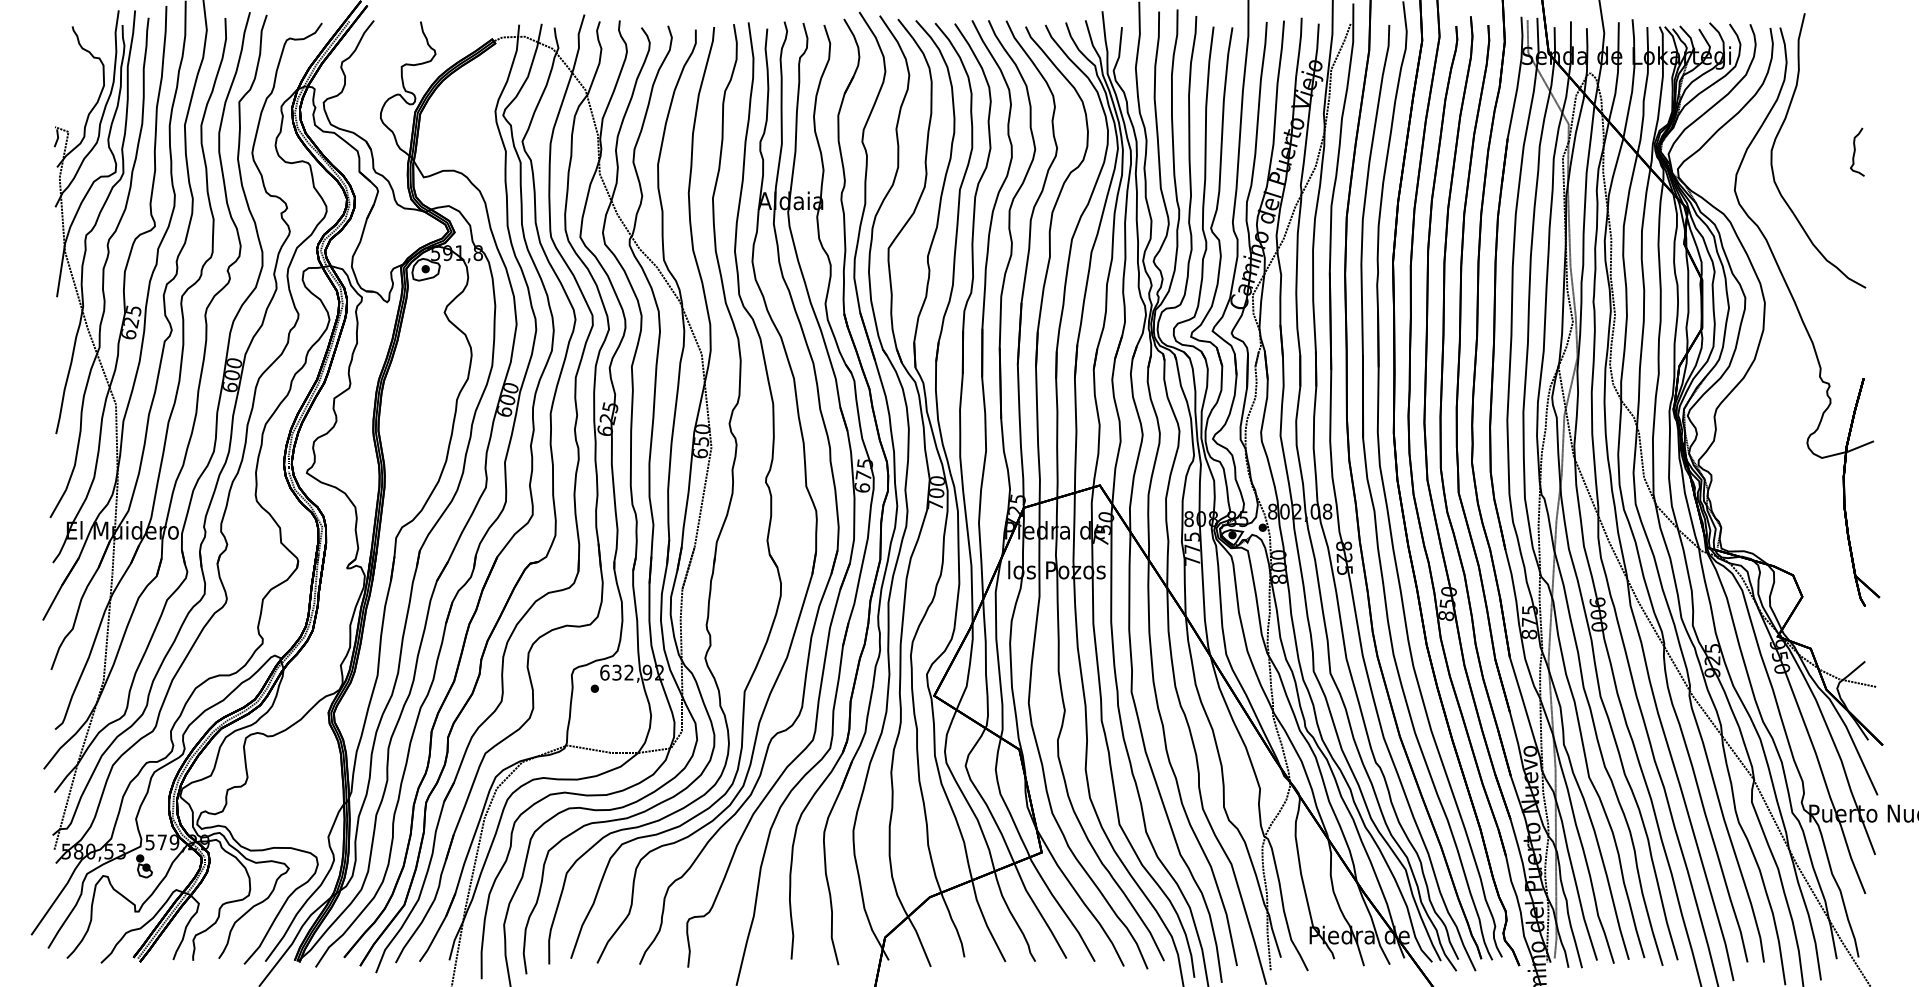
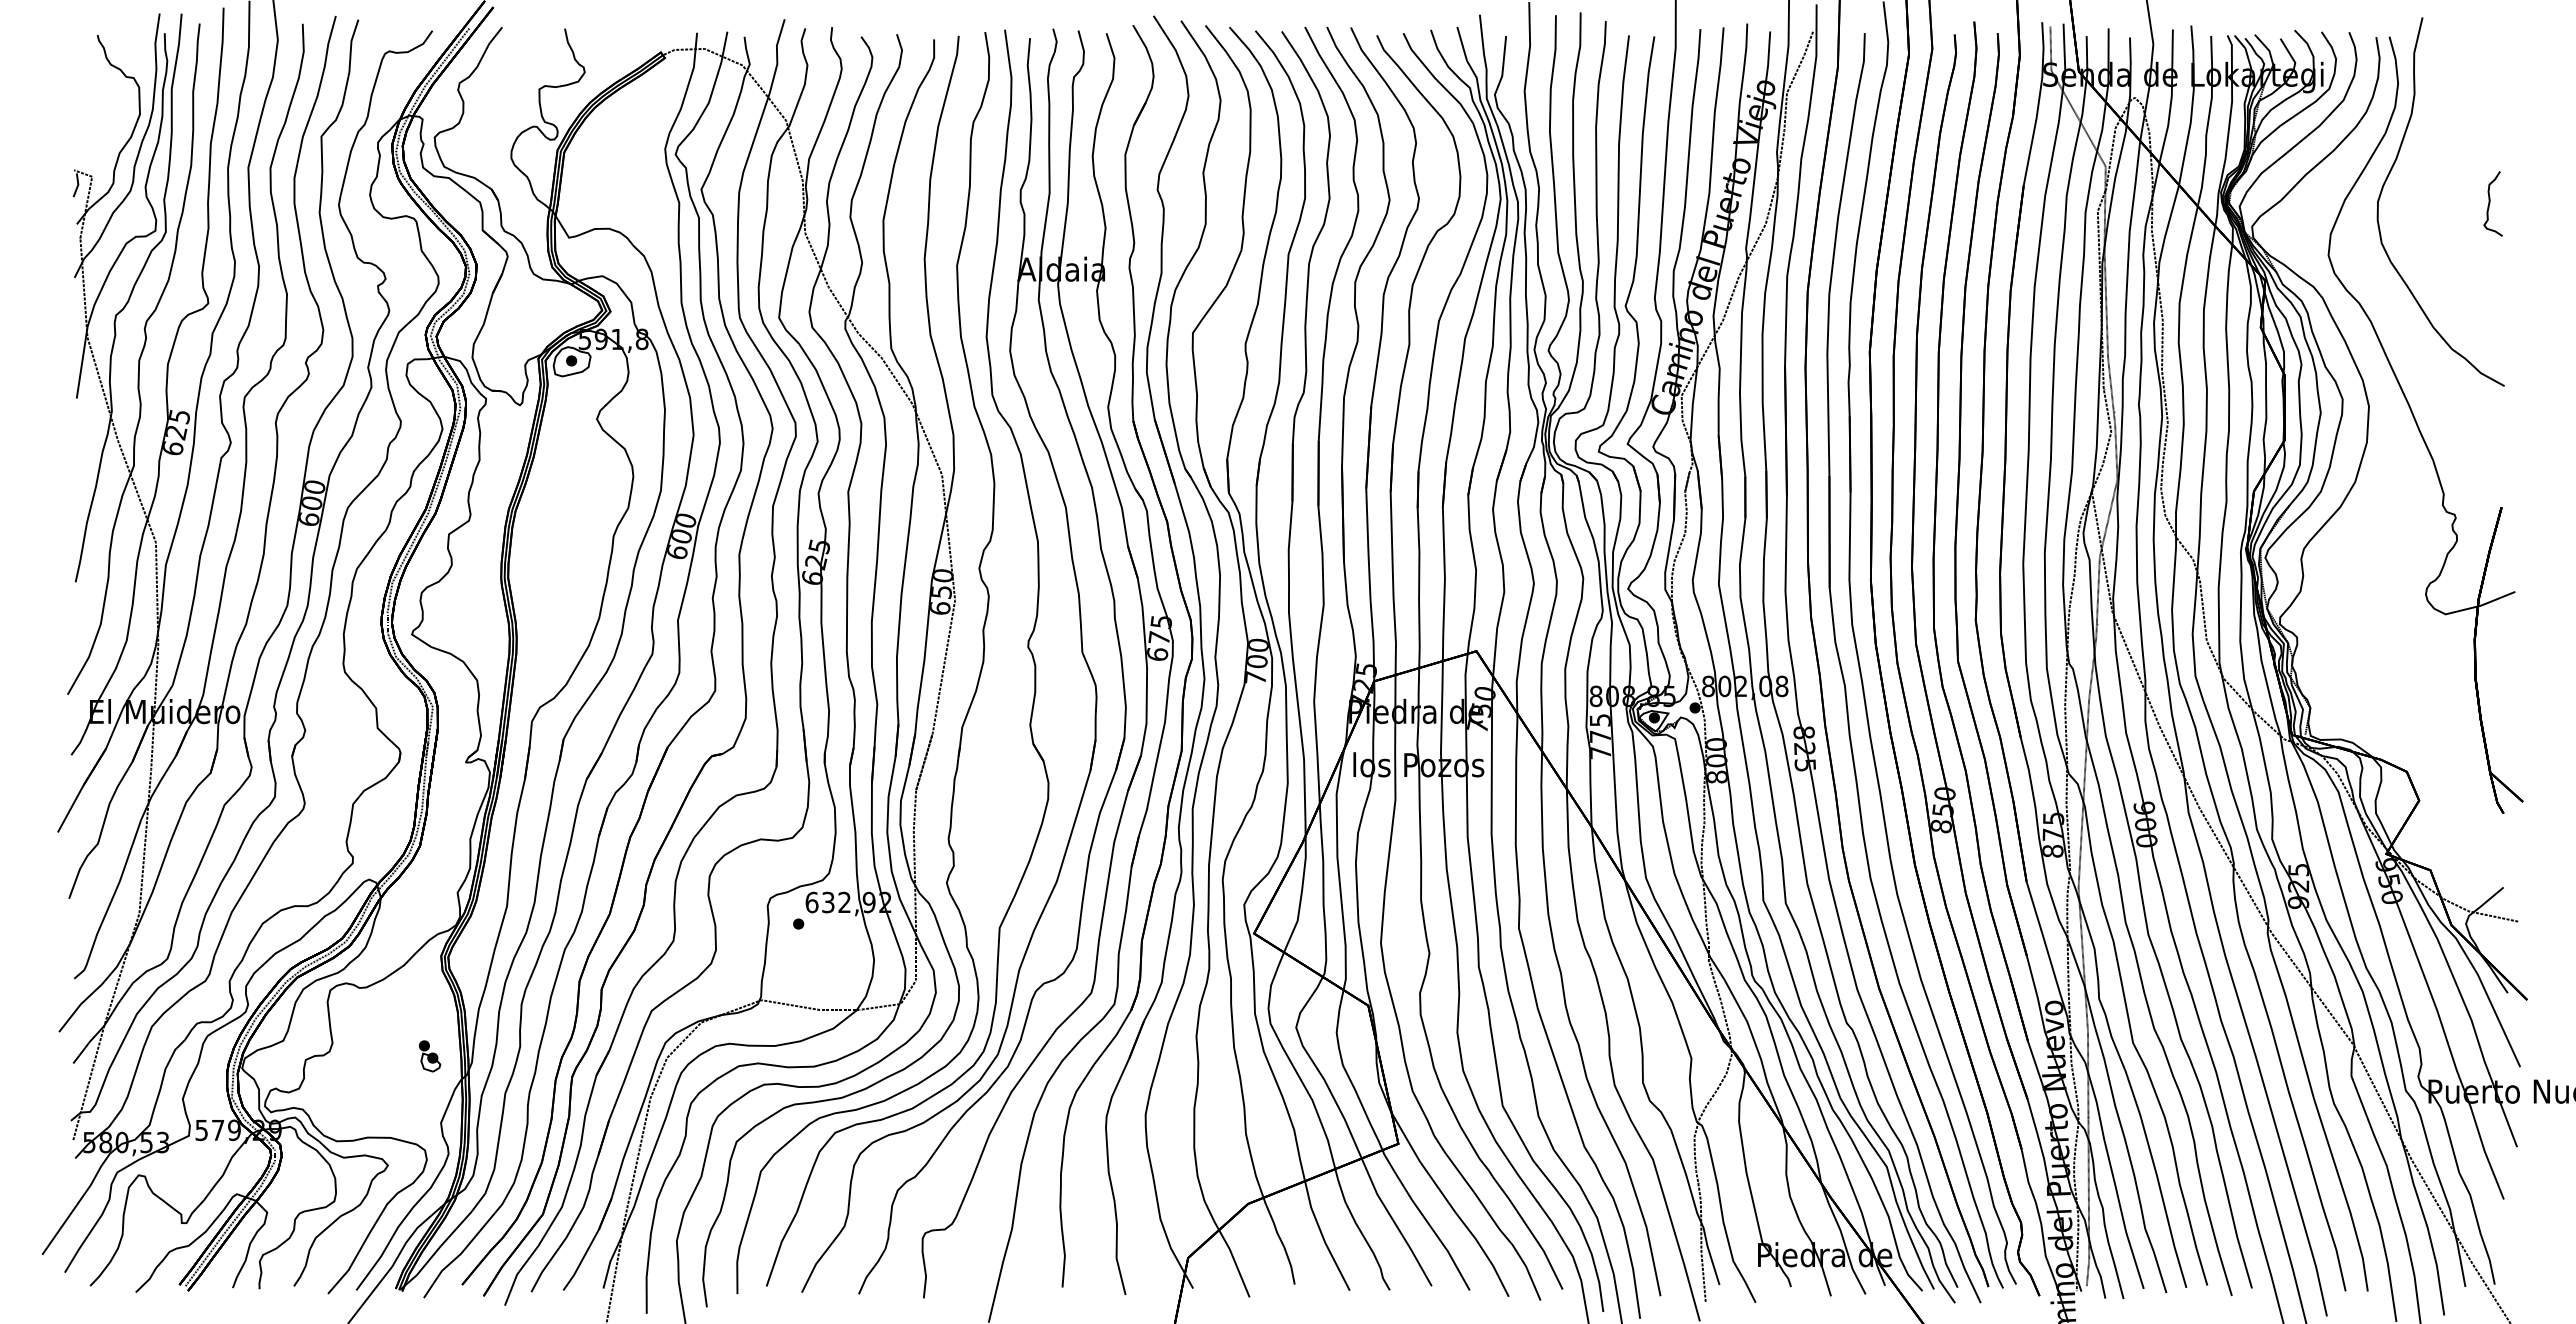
part: (144, 866) -> (430, 1056), moved

